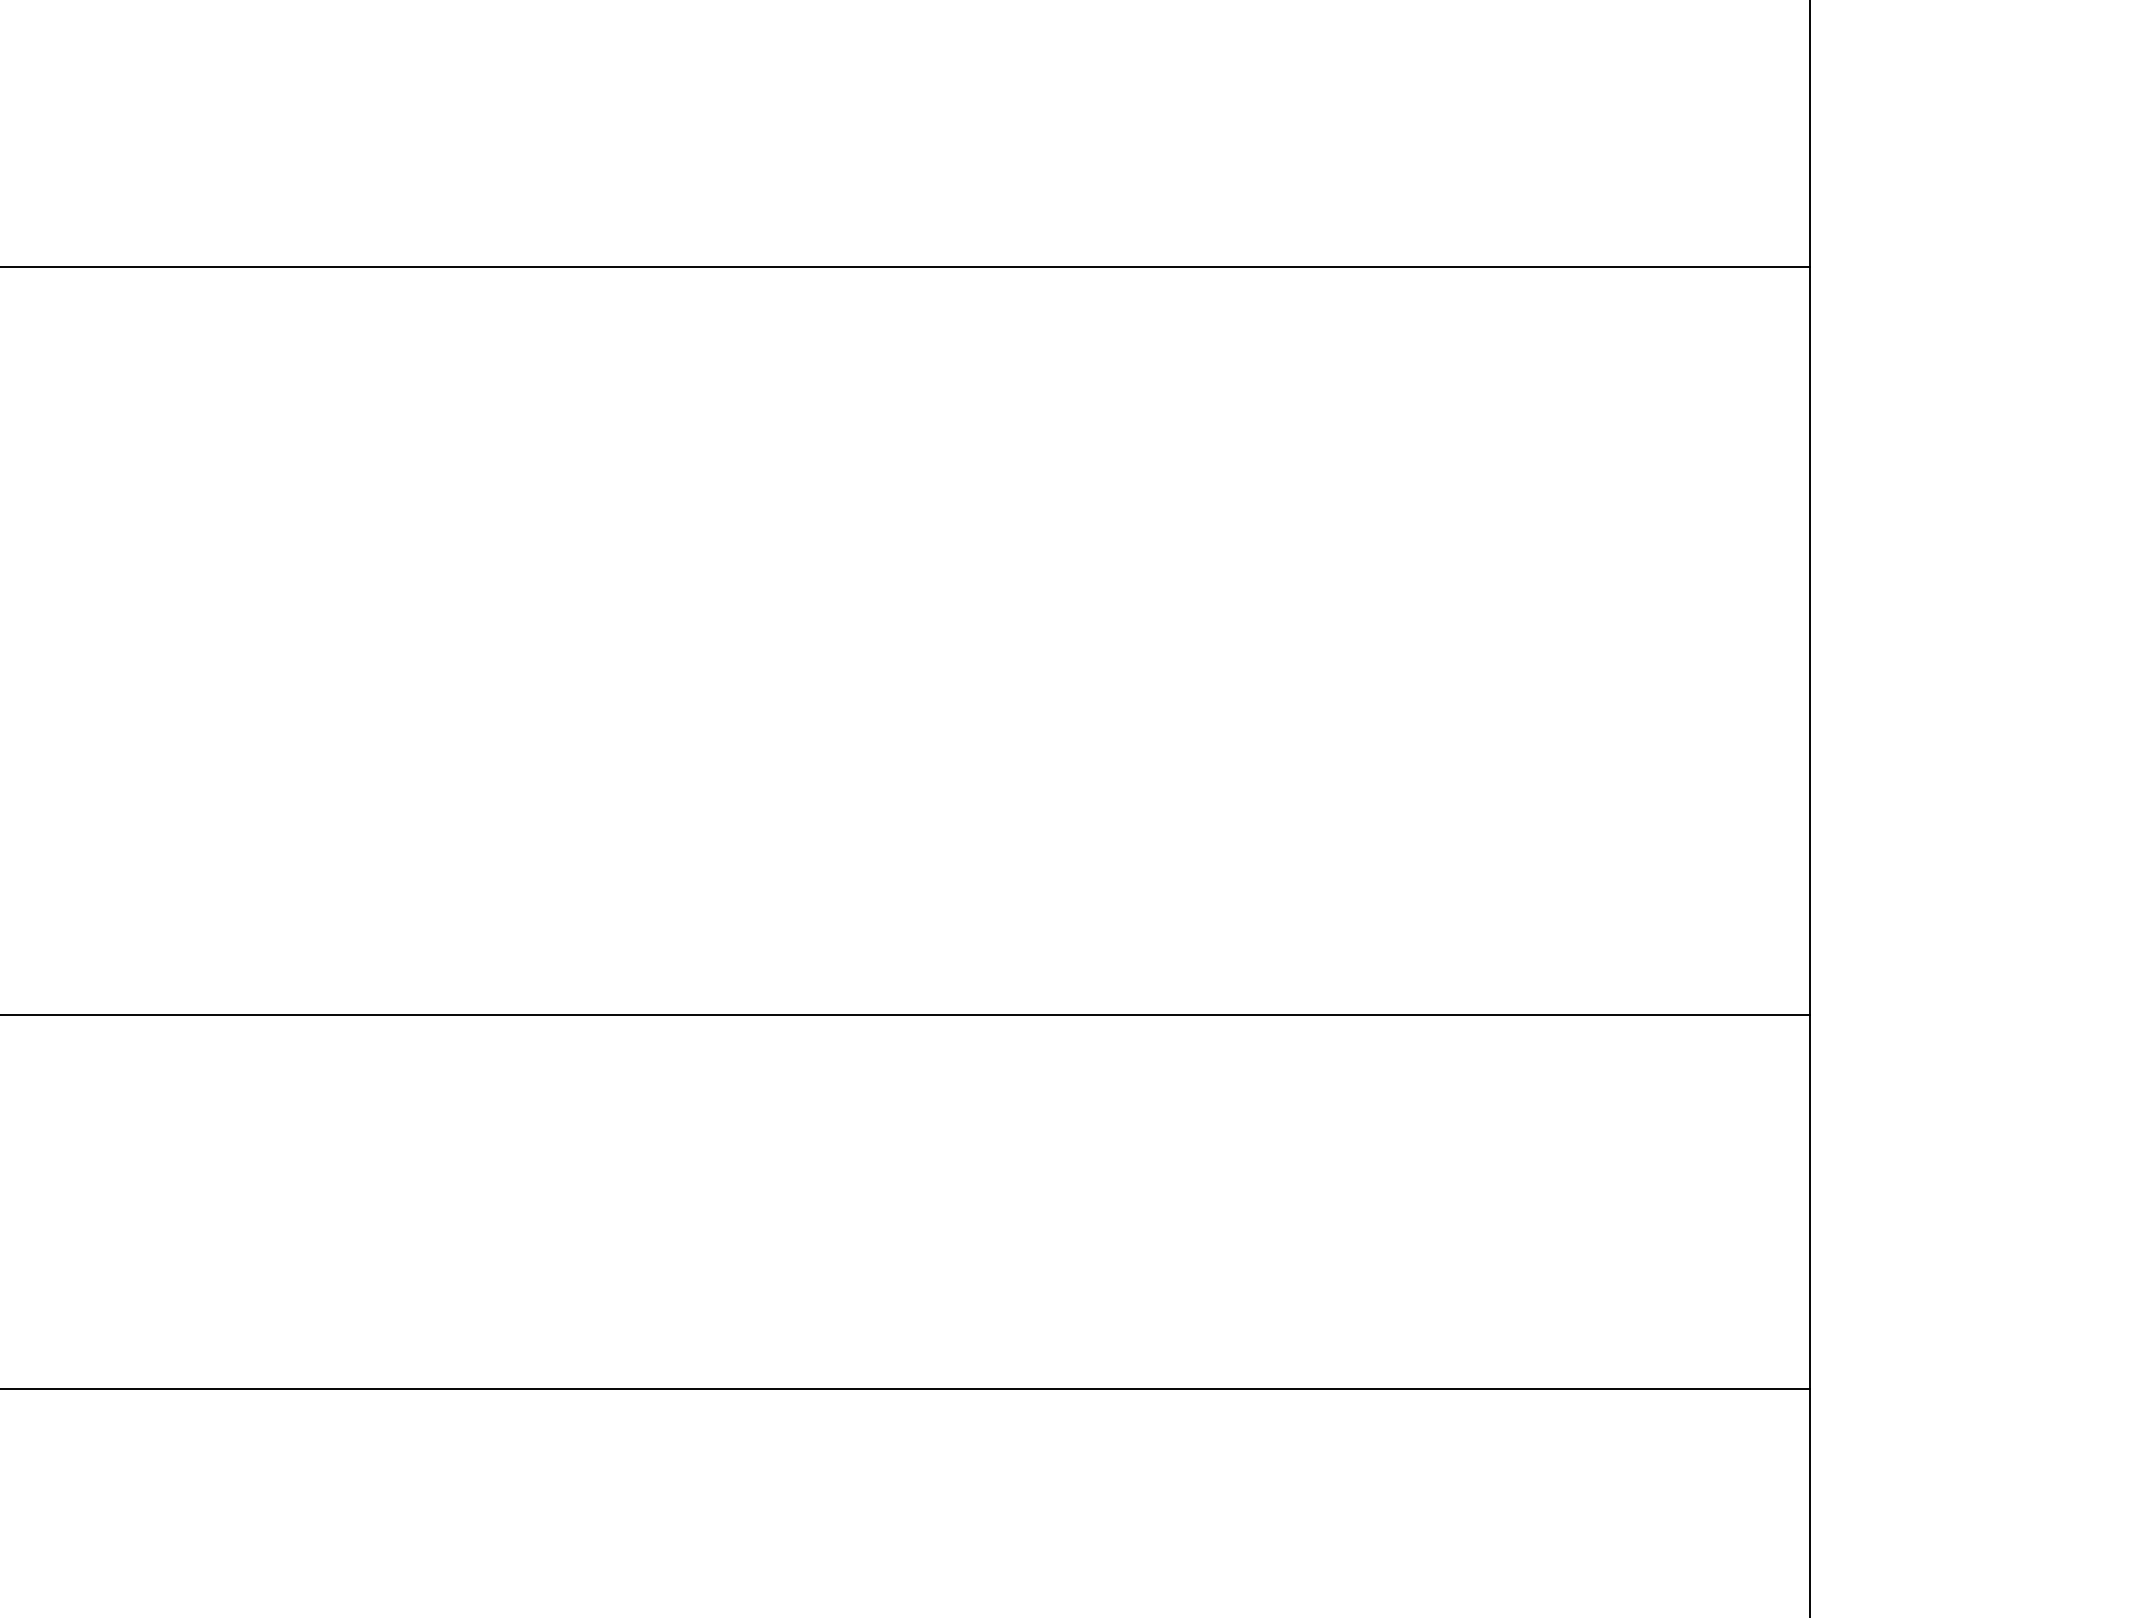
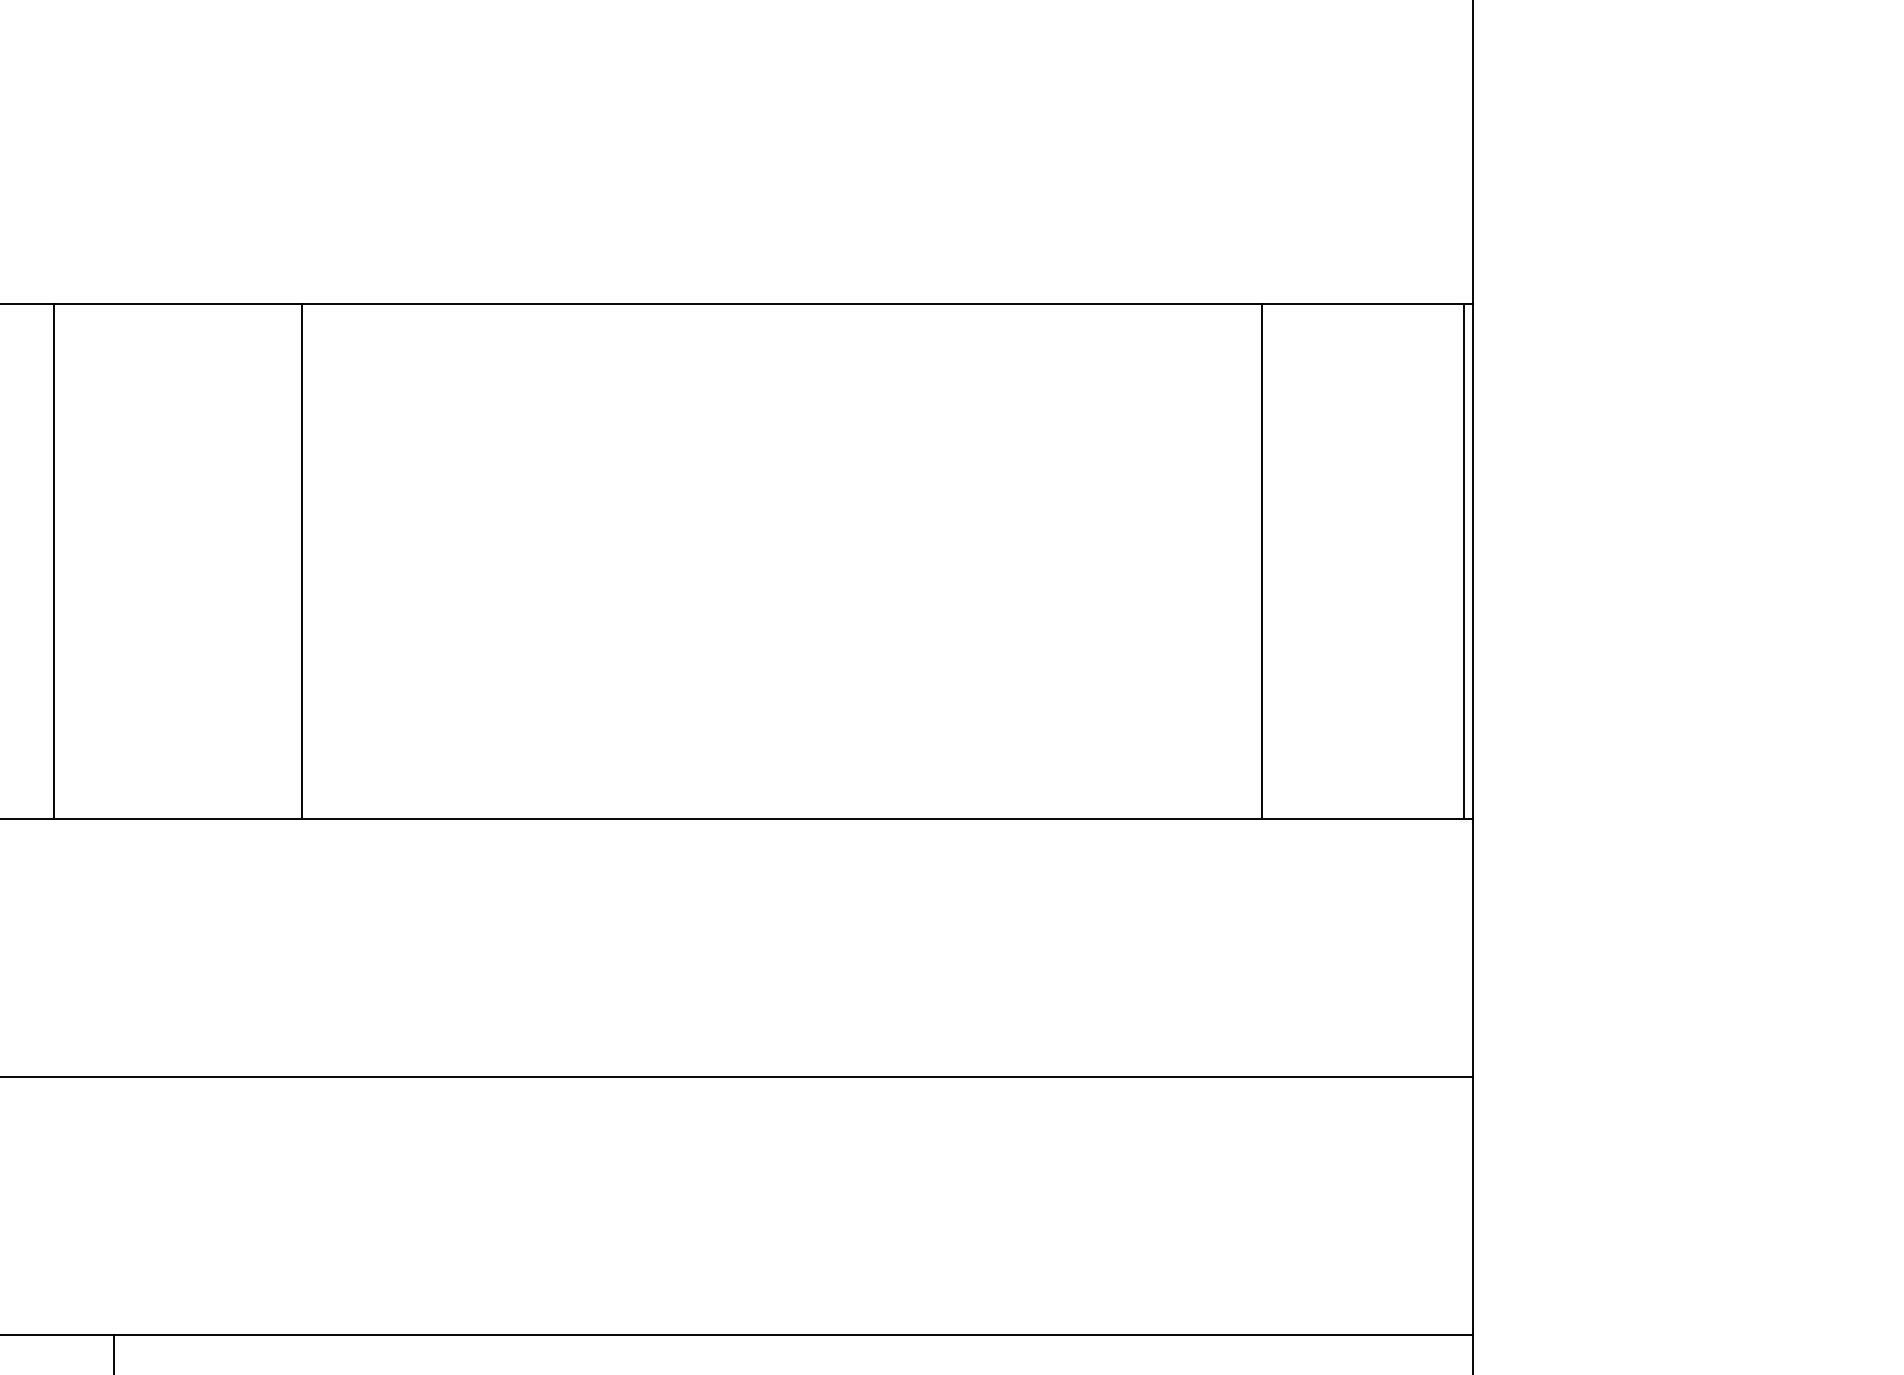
line: (110, 640) -> (302, 561), added
line: (1502, 640) -> (1261, 561), added
line: (1797, 640) -> (1464, 561), added

